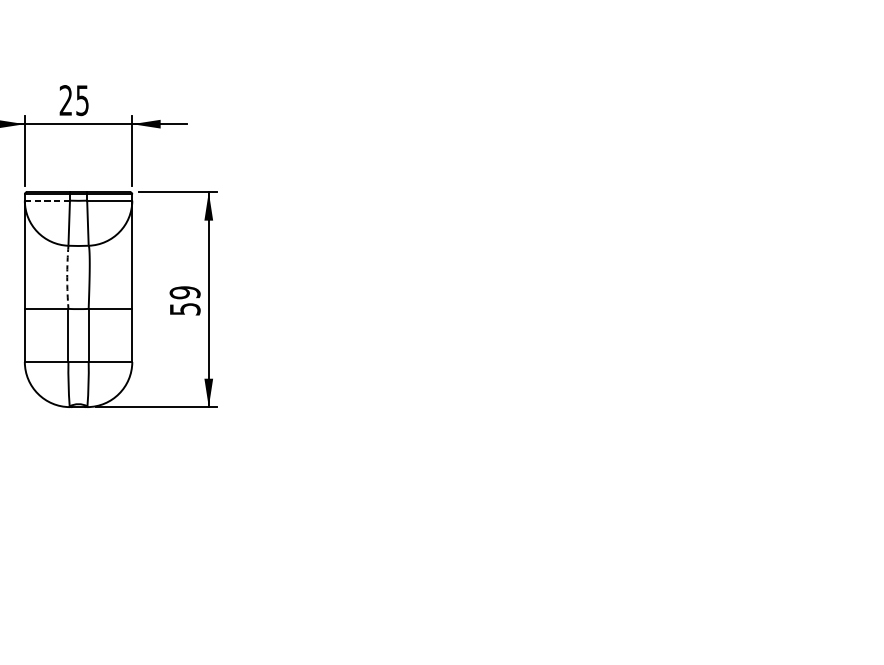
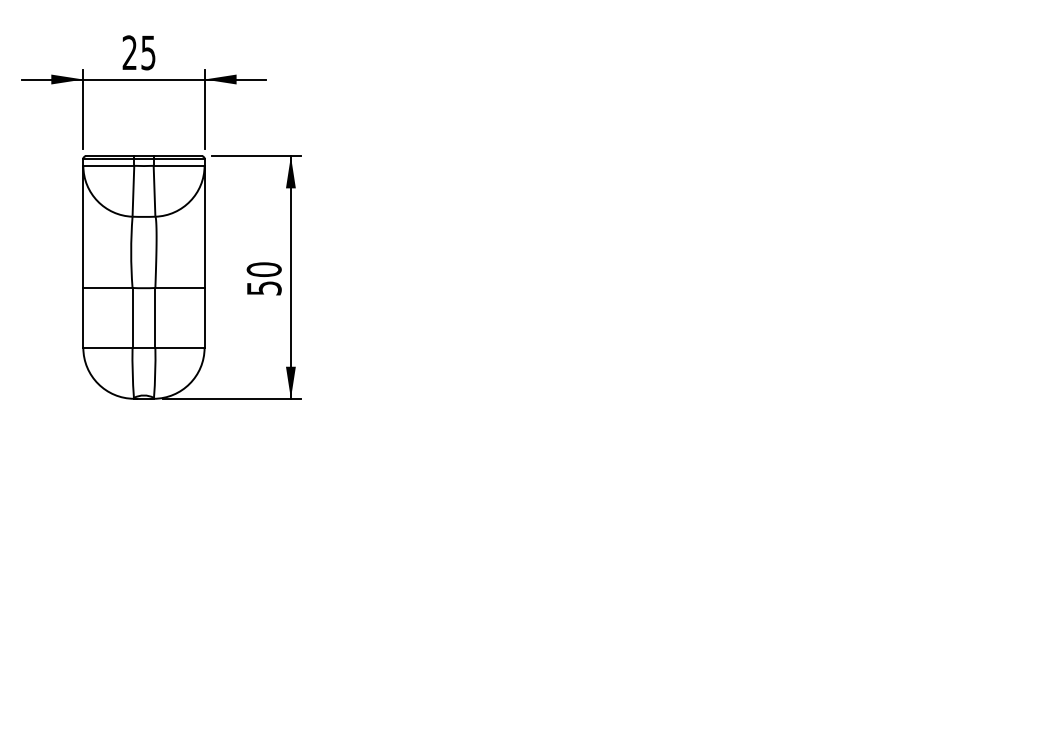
line: (48, 200) -> (109, 165), dashed -> solid
arc: (67, 277) -> (131, 252), dashed -> solid
text: (184, 292) -> (263, 269), 59 -> 50

